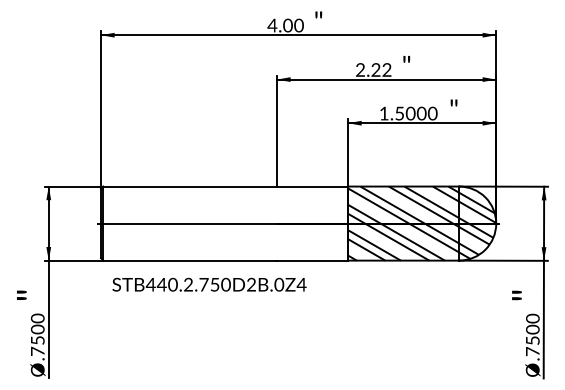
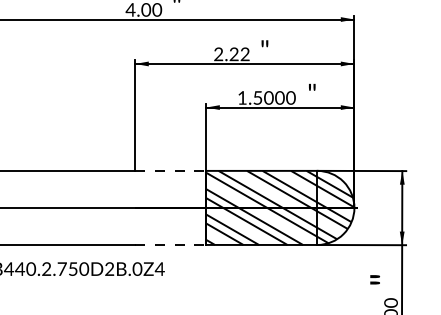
line: (312, 186) -> (170, 170), solid -> dashed
line: (312, 260) -> (170, 244), solid -> dashed

